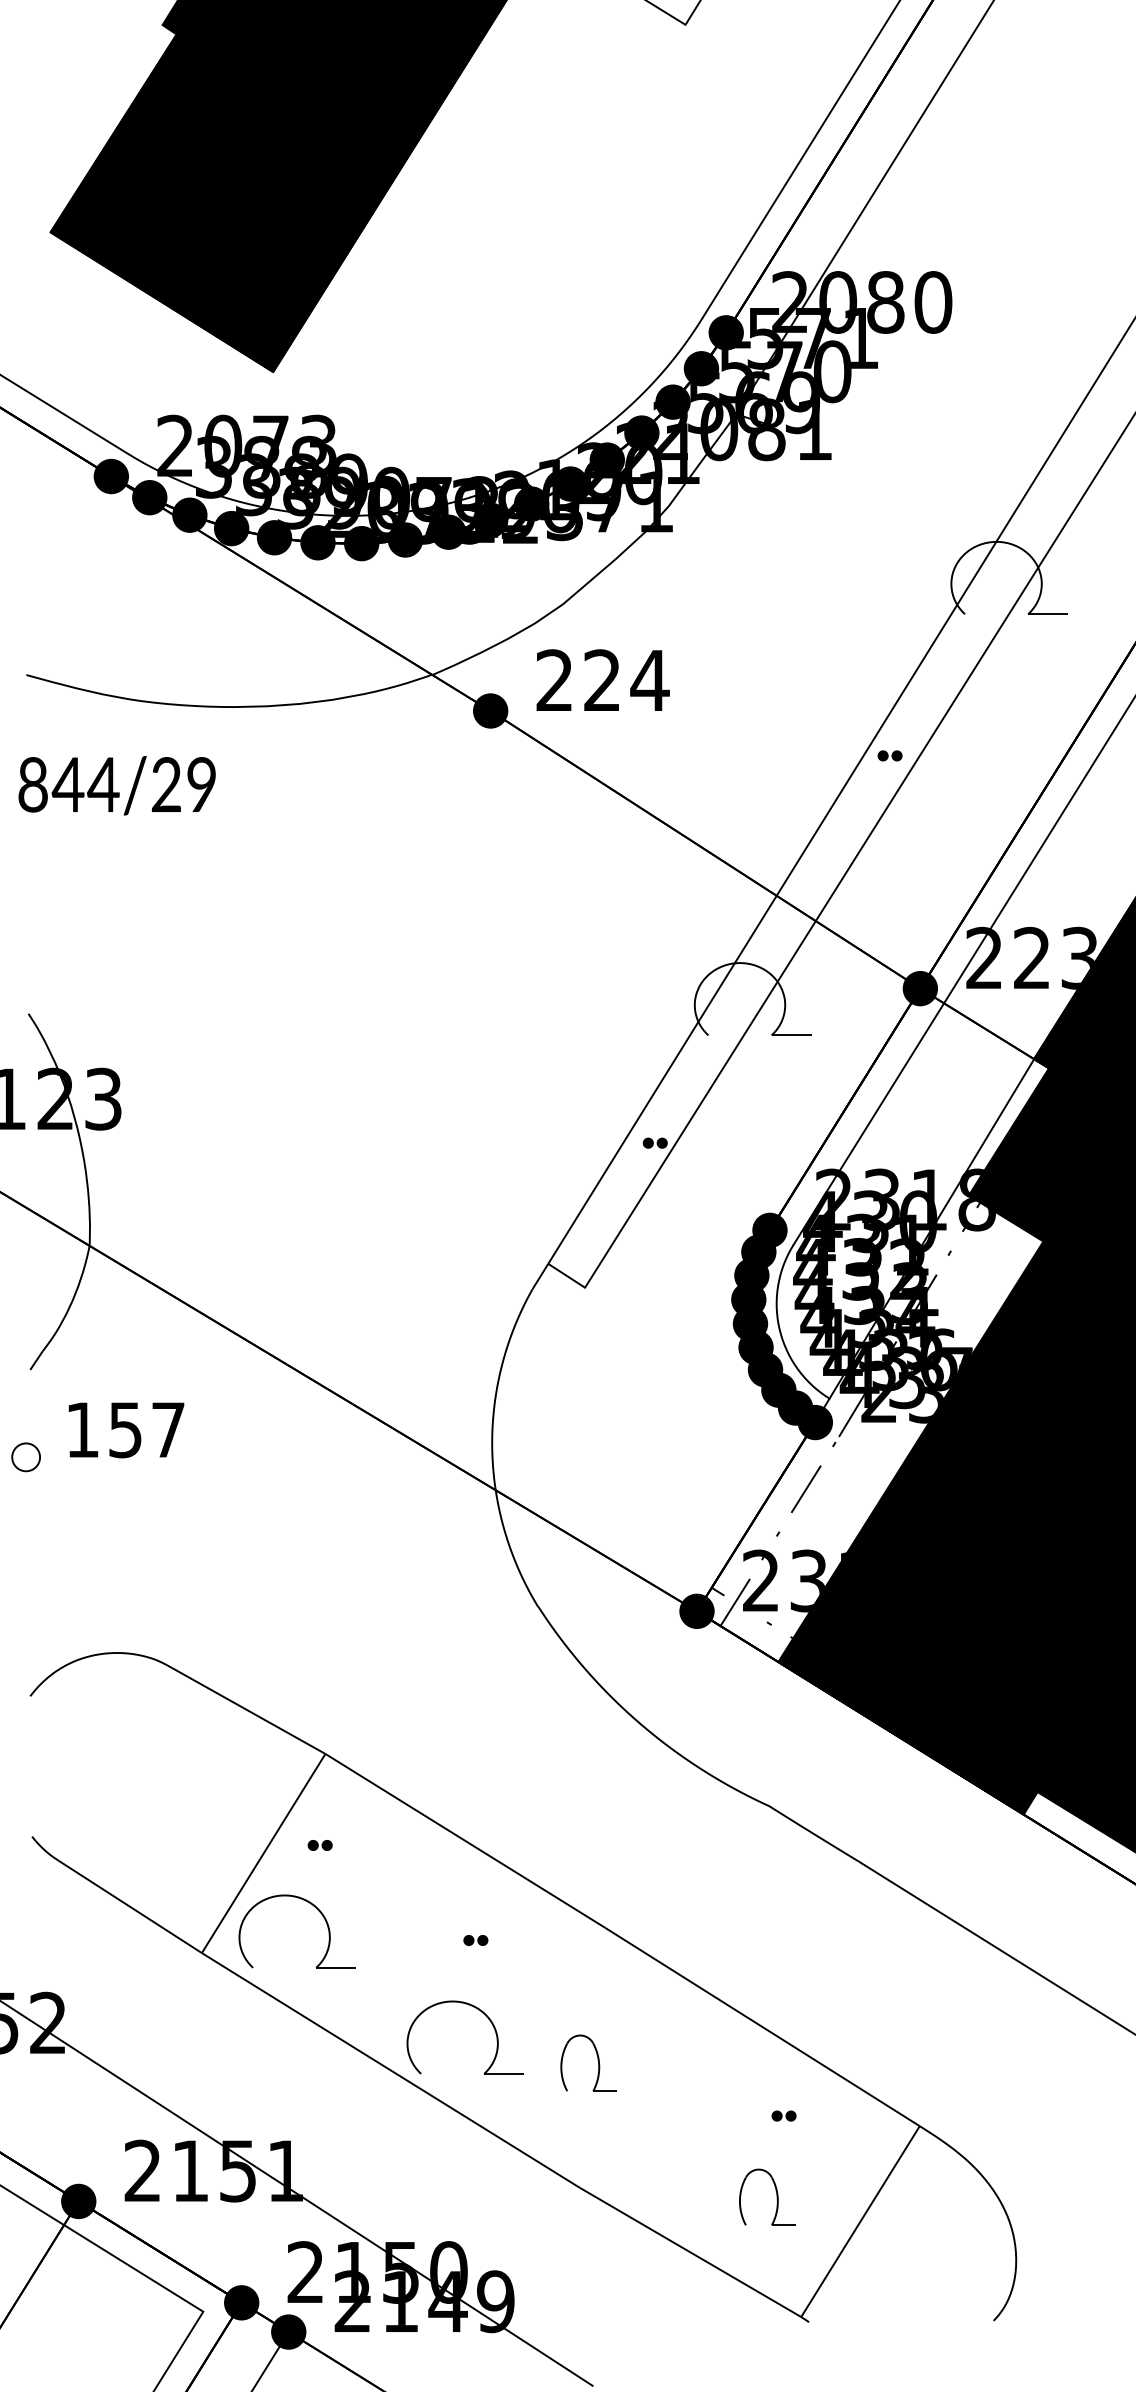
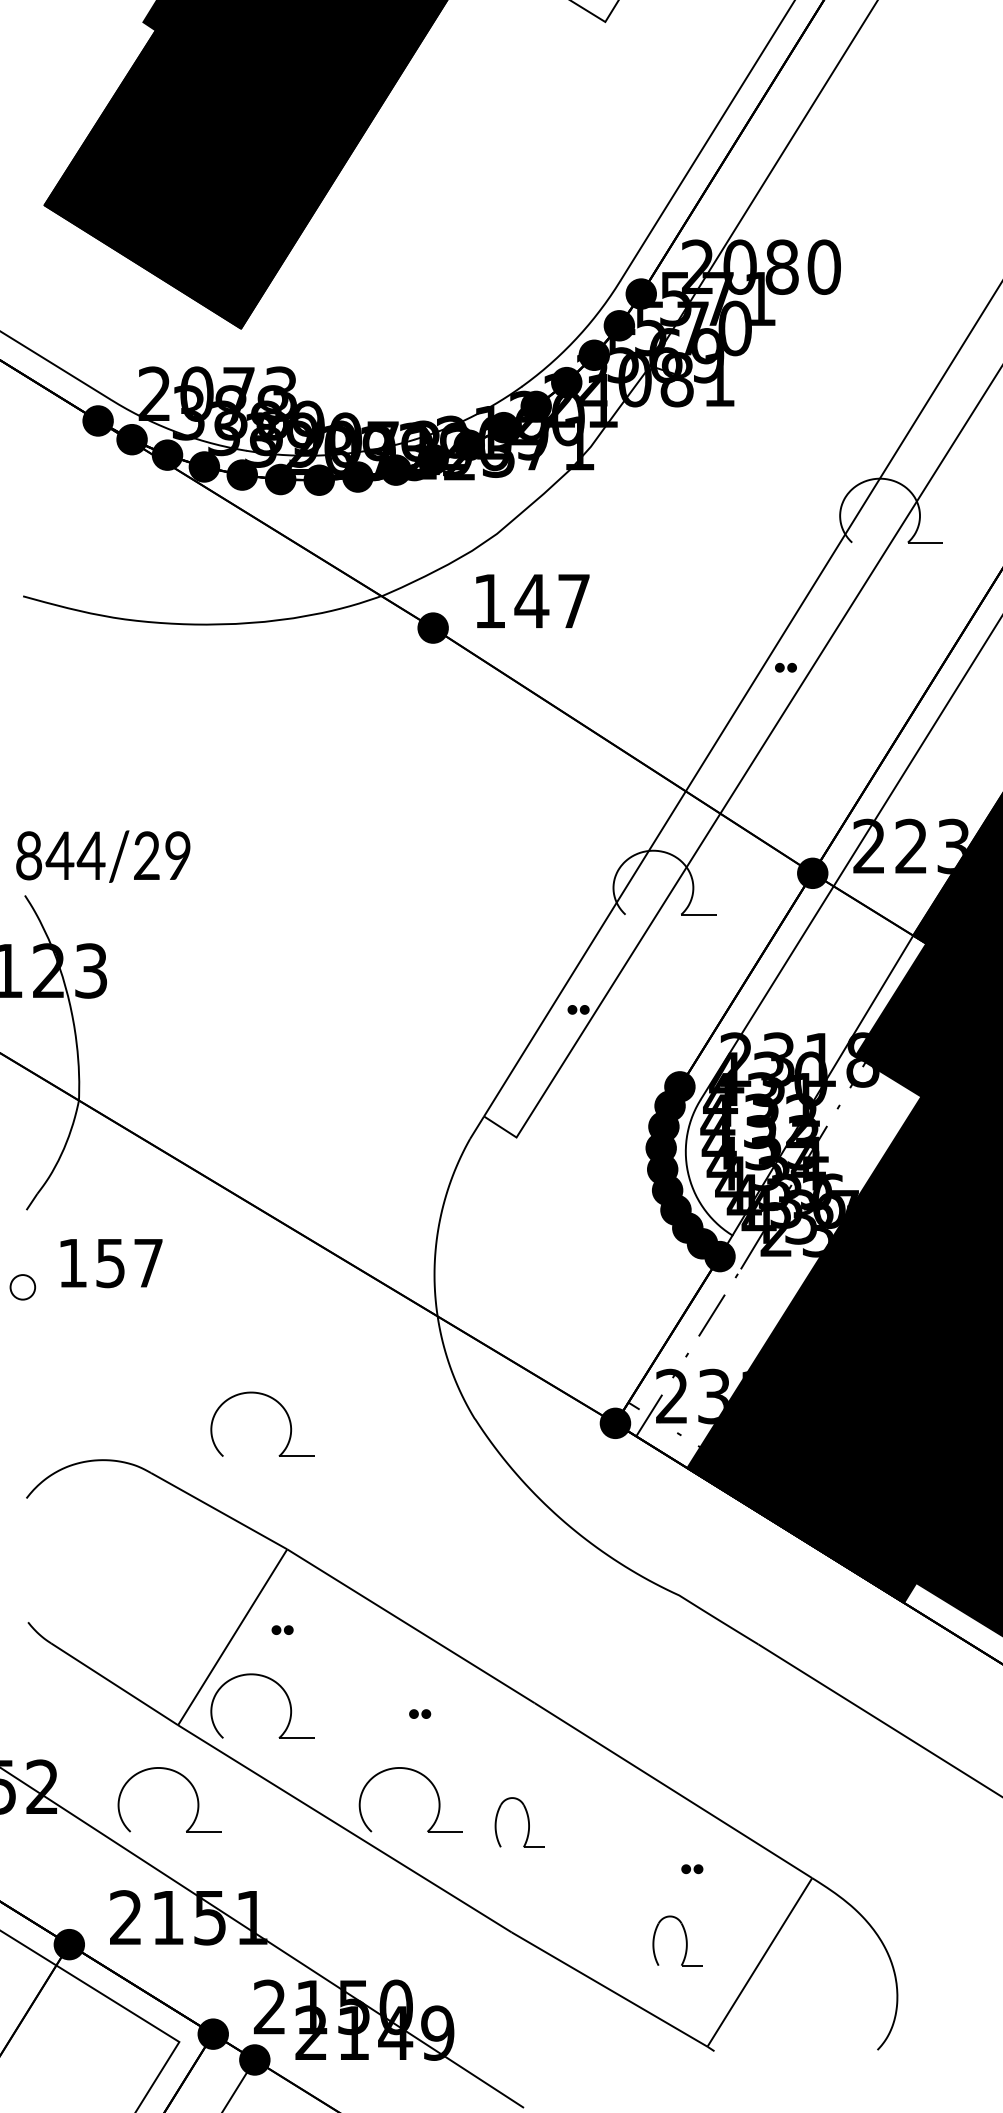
text: (602, 679) -> (531, 600), 224 -> 147
text: (116, 785) -> (102, 856), moved
part: (317, 1591) -> (280, 1405), added
part: (212, 2016) -> (187, 1781), added

